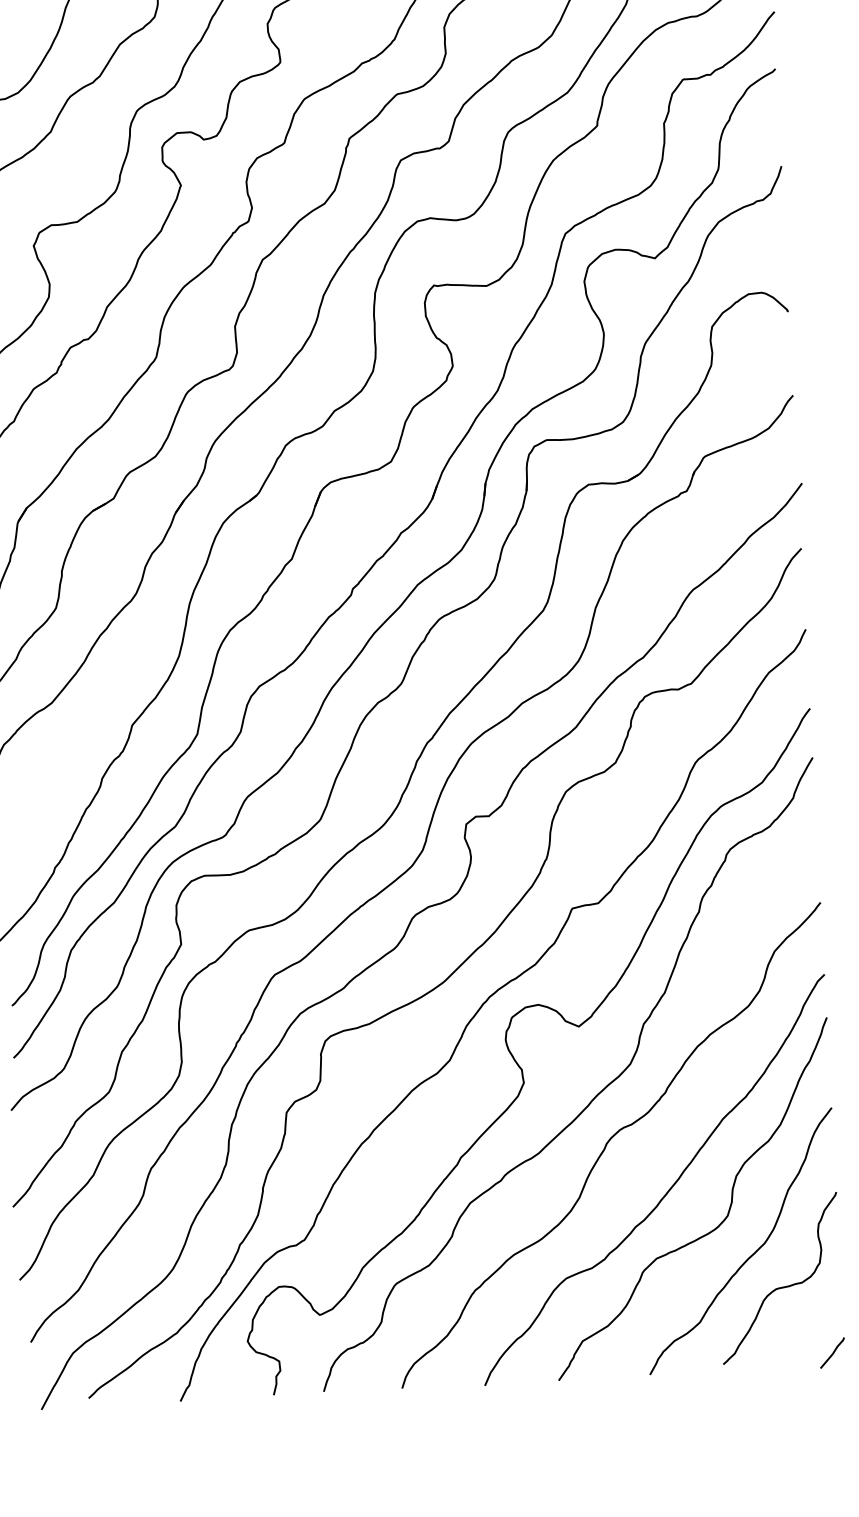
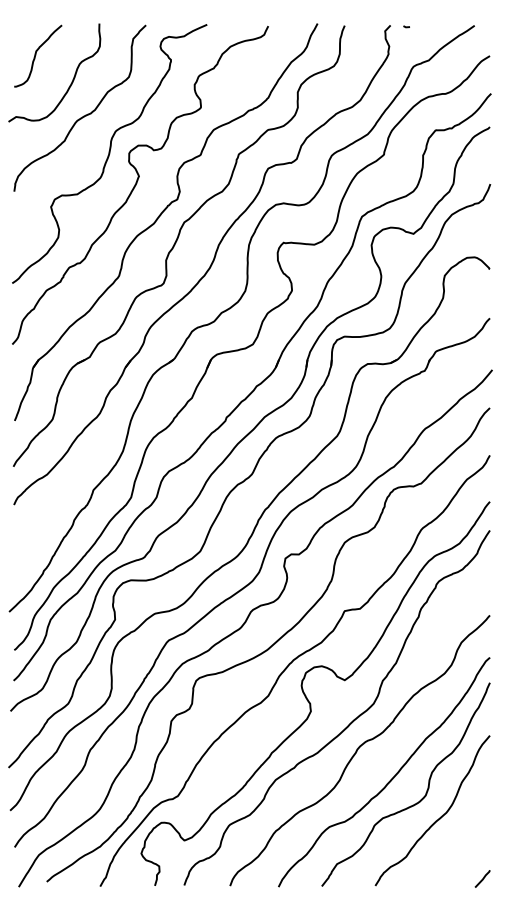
curve: (780, 1286) -> (454, 838), removed

